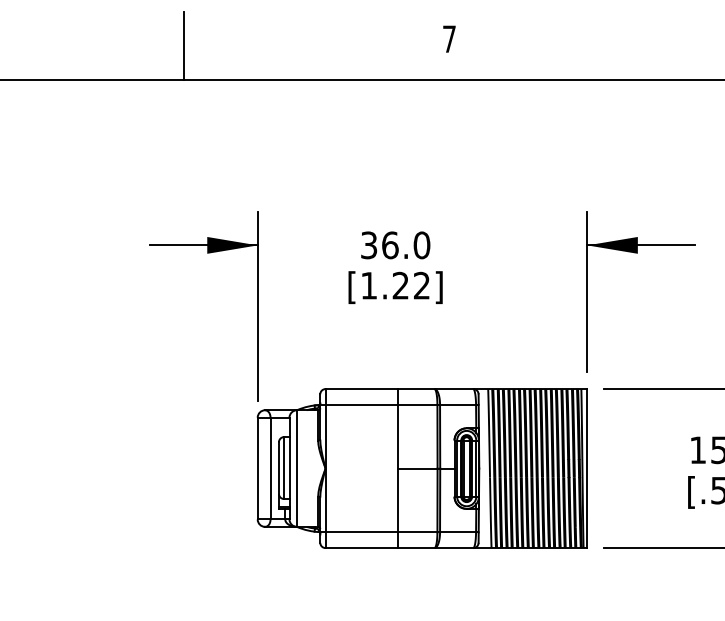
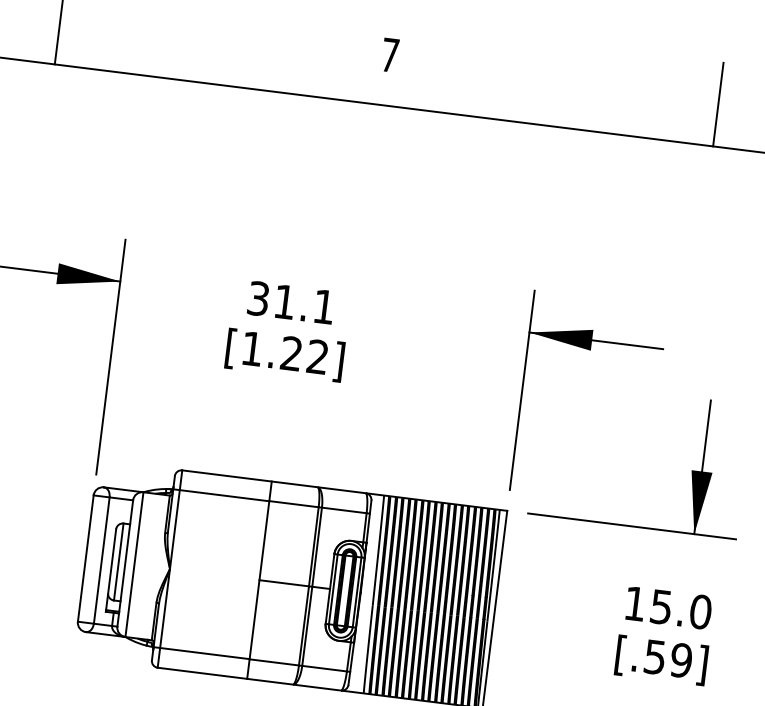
line: (714, 45) -> (718, 104), added
text: (406, 245) -> (304, 304), 36.0 -> 31.1

